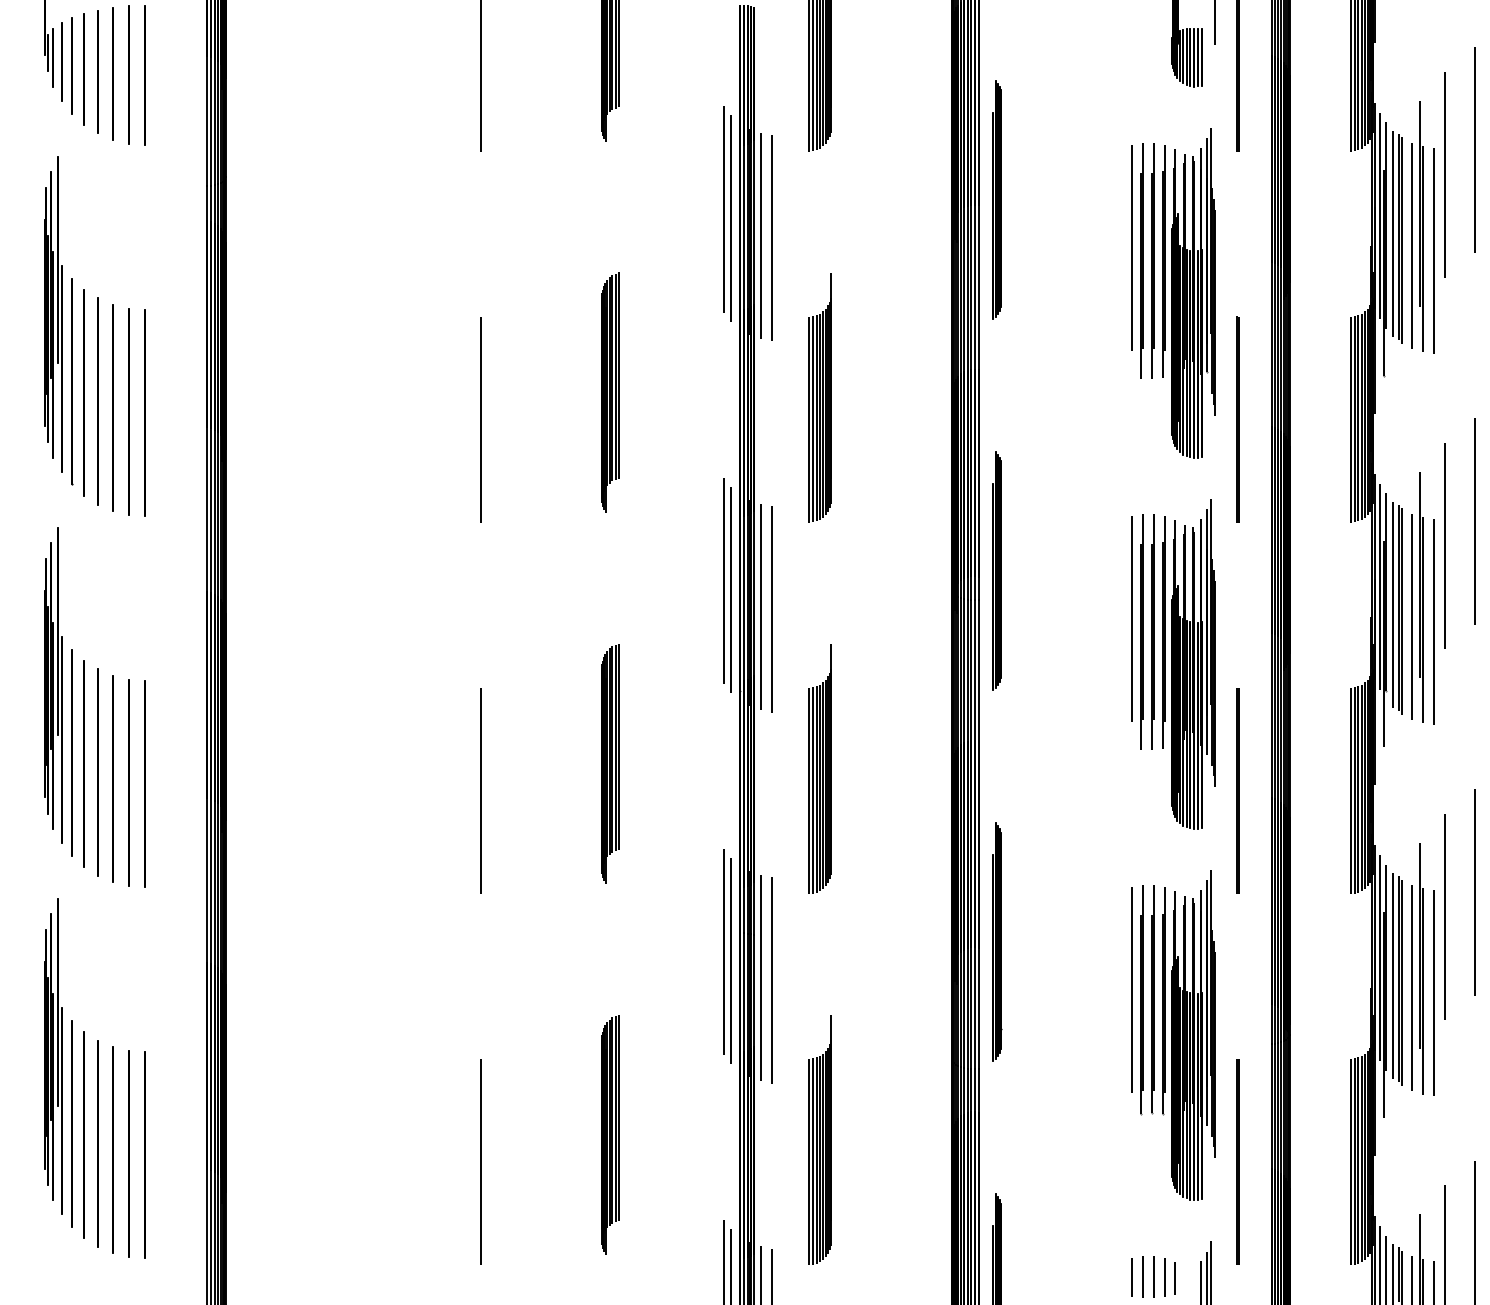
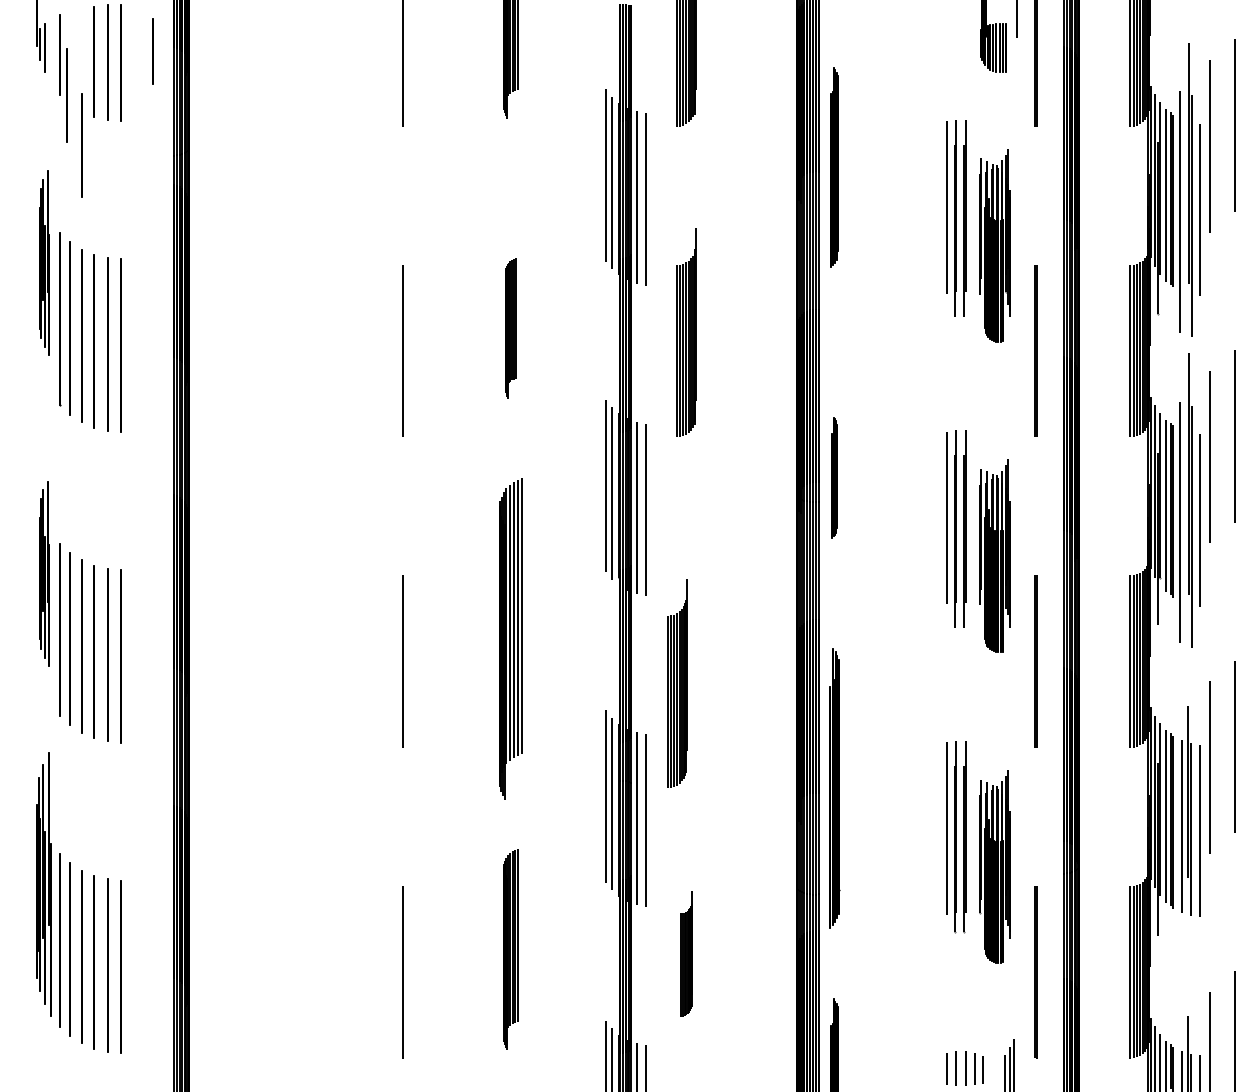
line: (61, 61) -> (152, 51), moved
line: (83, 69) -> (66, 95), moved
line: (97, 71) -> (81, 145), moved
part: (1417, 226) -> (1186, 189), size x1.4
part: (1188, 293) -> (994, 245), size x0.7
part: (53, 314) -> (44, 263), size x0.7
part: (610, 392) -> (510, 328), size x0.7
part: (996, 570) -> (833, 477), size x0.6
part: (1417, 597) -> (1186, 499), size x1.4
part: (1188, 664) -> (994, 556), size x0.7
part: (53, 685) -> (44, 573), size x0.7
part: (610, 763) -> (510, 638), size x1.6
part: (819, 768) -> (676, 683), moved
part: (997, 941) -> (834, 787), size x1.4
part: (1188, 1035) -> (994, 866), size x0.7
part: (819, 1139) -> (685, 953), size x0.6

